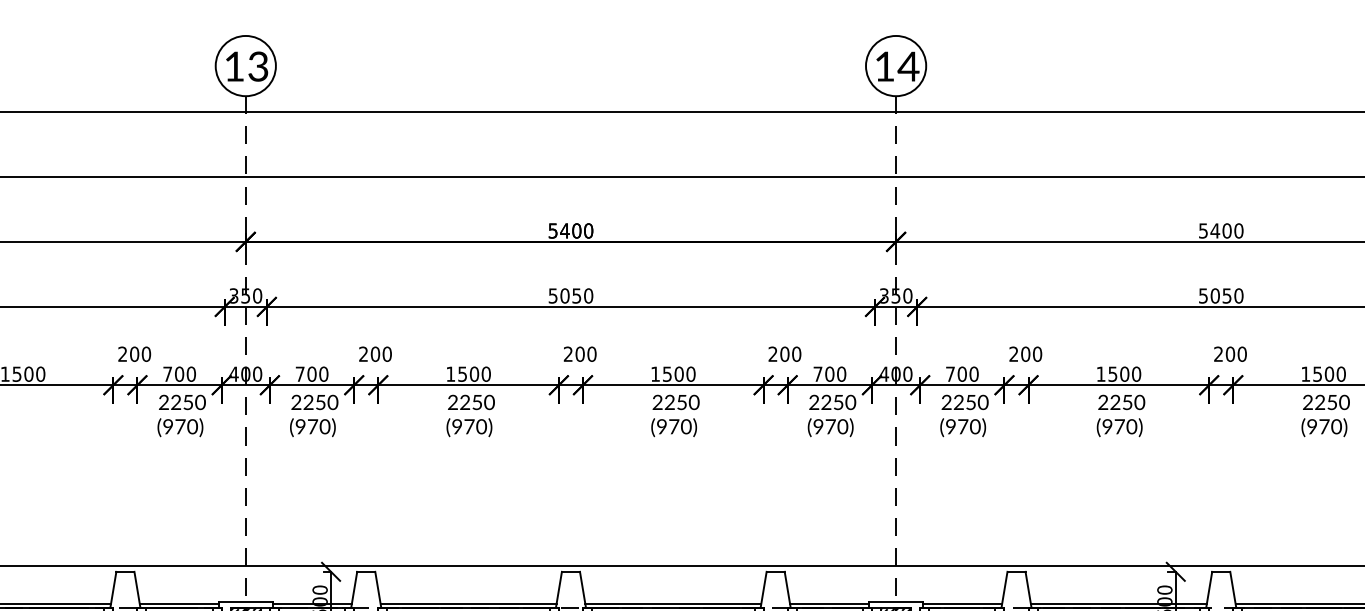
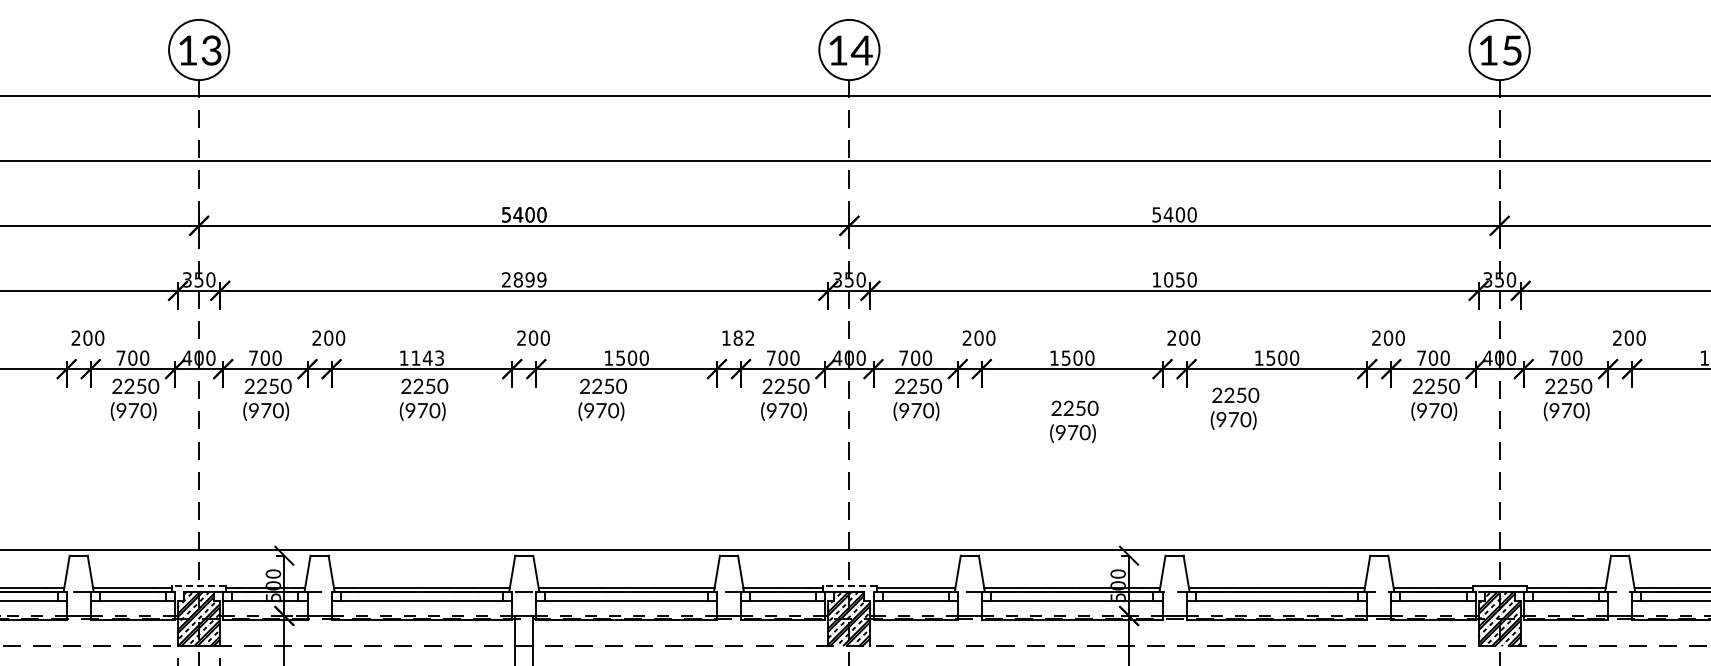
text: (571, 295) -> (524, 279), 5050 -> 2899
text: (1203, 295) -> (1156, 279), 5050 -> 1050
text: (784, 353) -> (737, 337), 200 -> 182
text: (474, 373) -> (427, 357), 1500 -> 1143
text: (675, 415) -> (602, 399), moved
text: (1121, 415) -> (1074, 421), moved
text: (1325, 415) -> (1234, 408), moved
line: (246, 601) -> (199, 585), solid -> dashed
line: (896, 601) -> (849, 585), solid -> dashed

